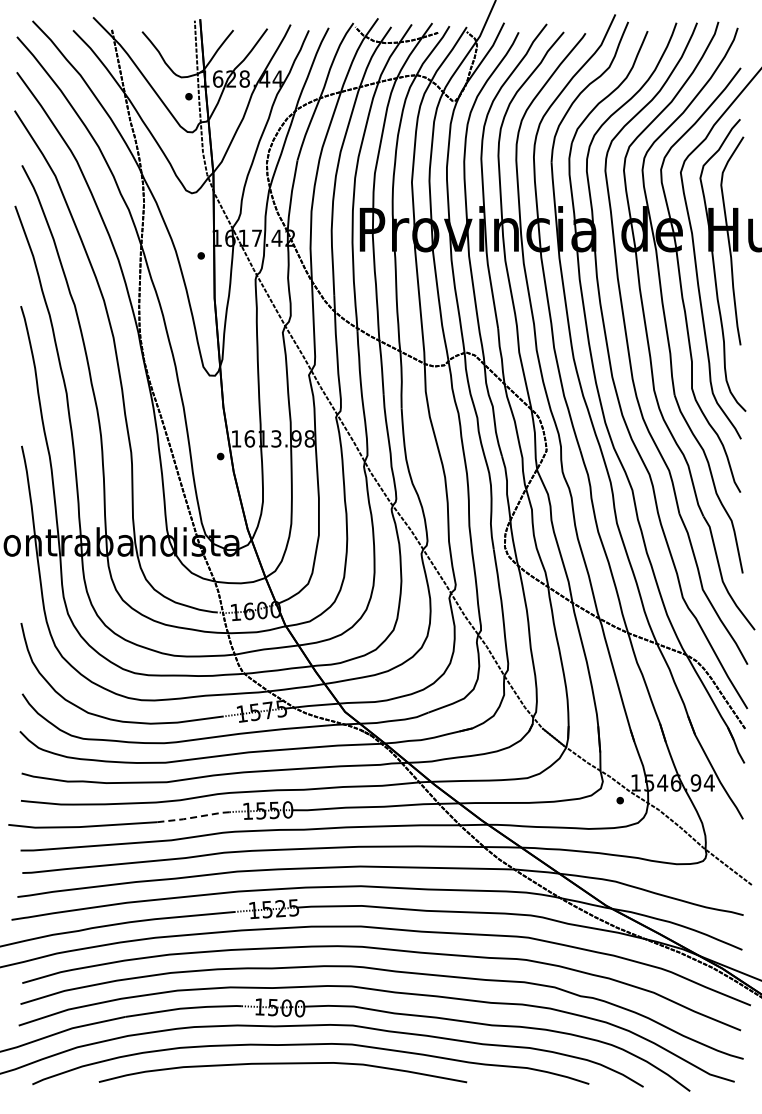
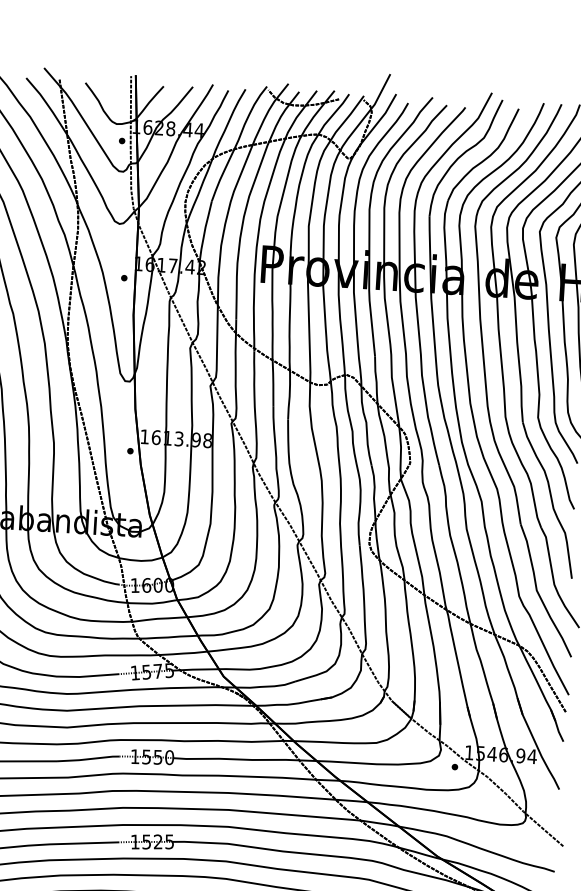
line: (193, 817) -> (88, 759), dashed -> solid

